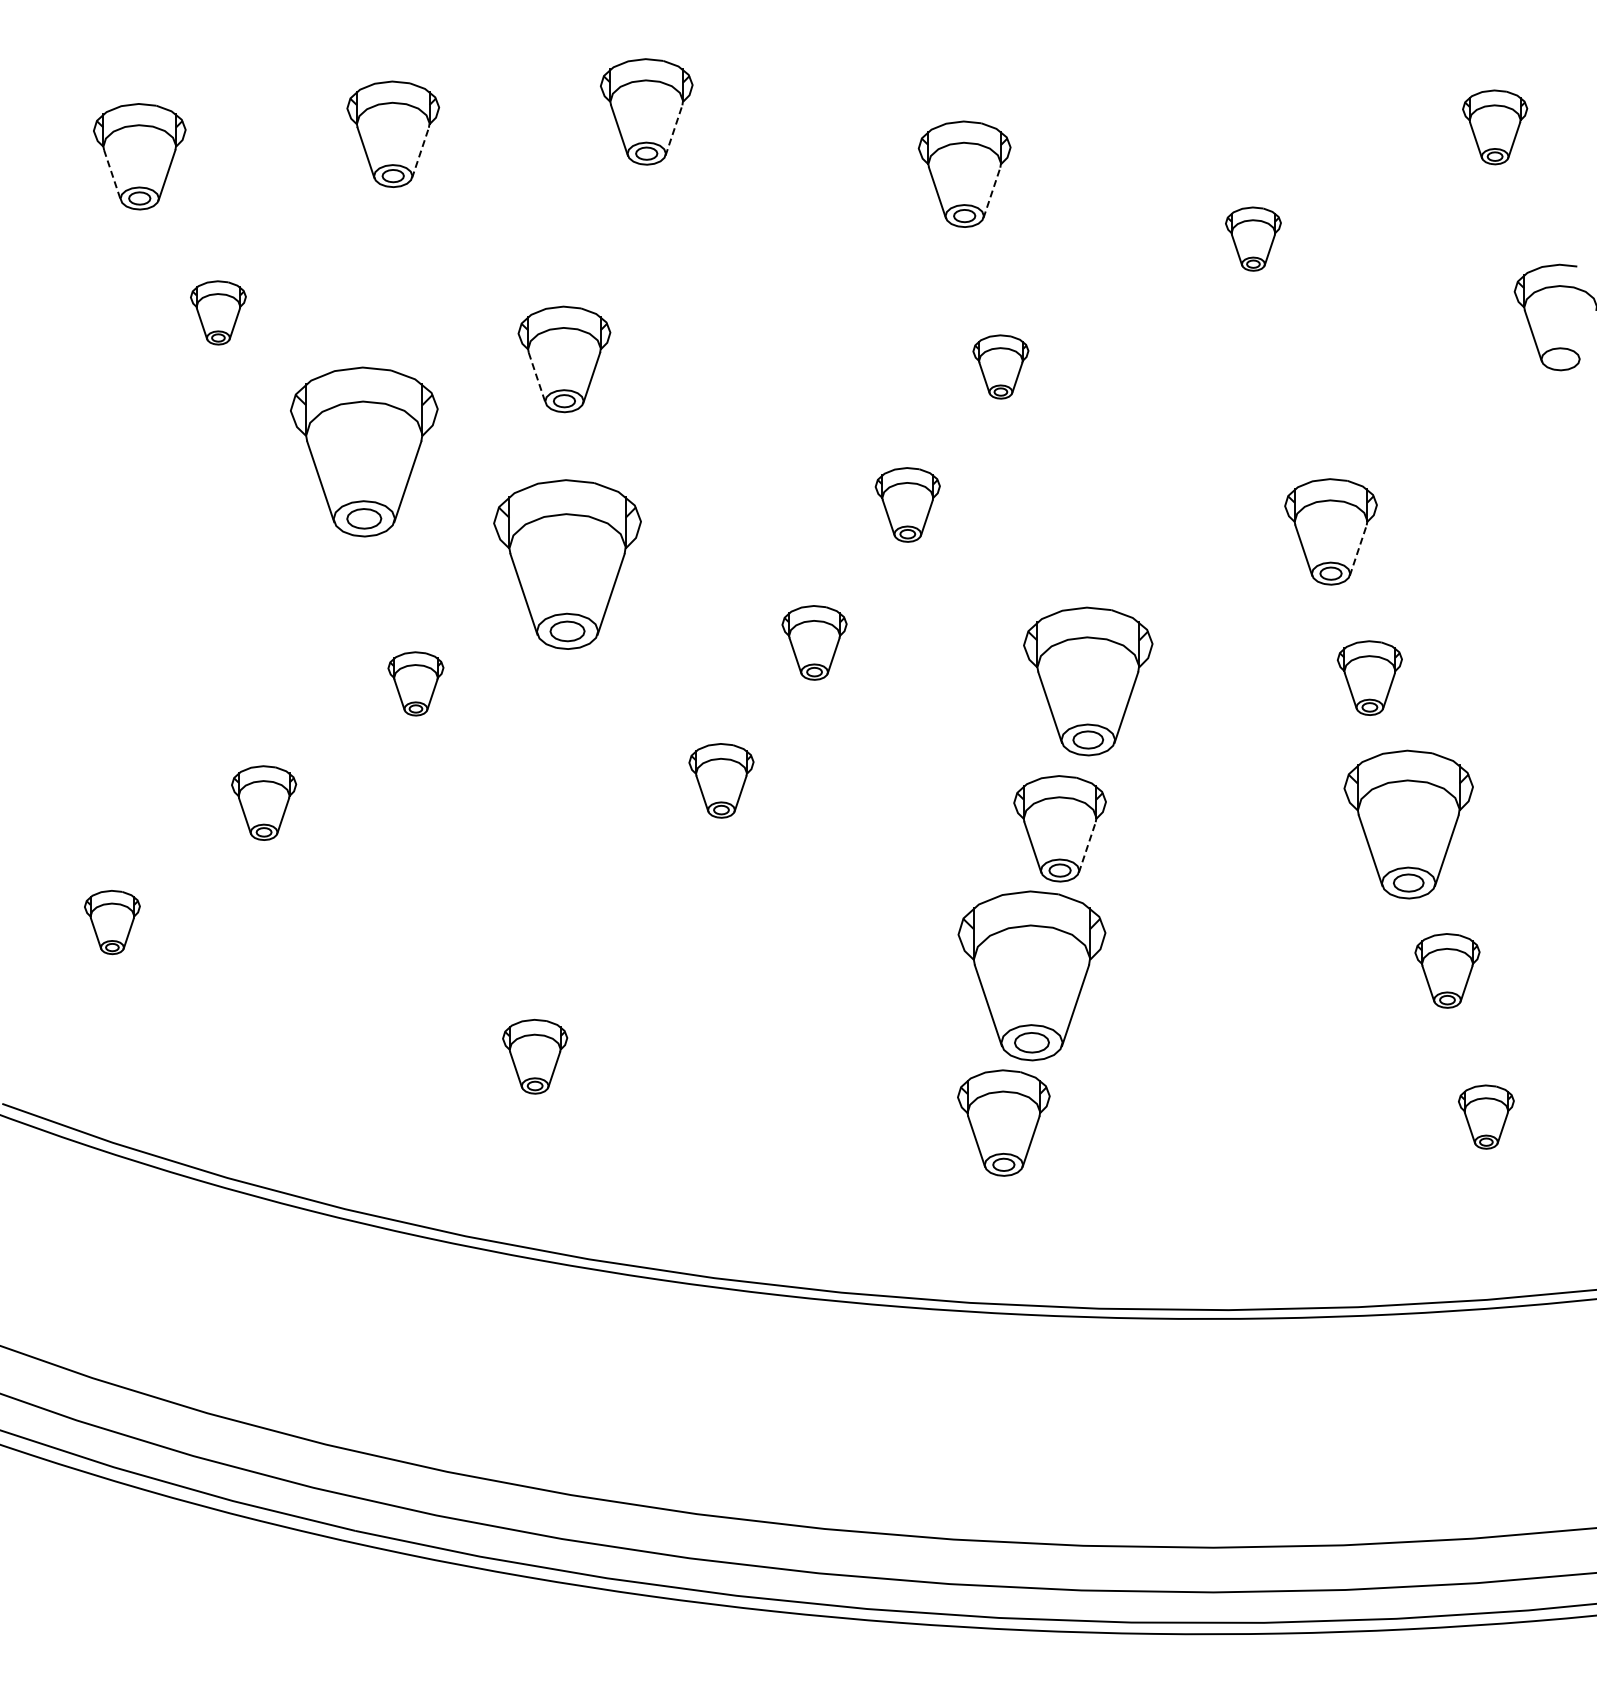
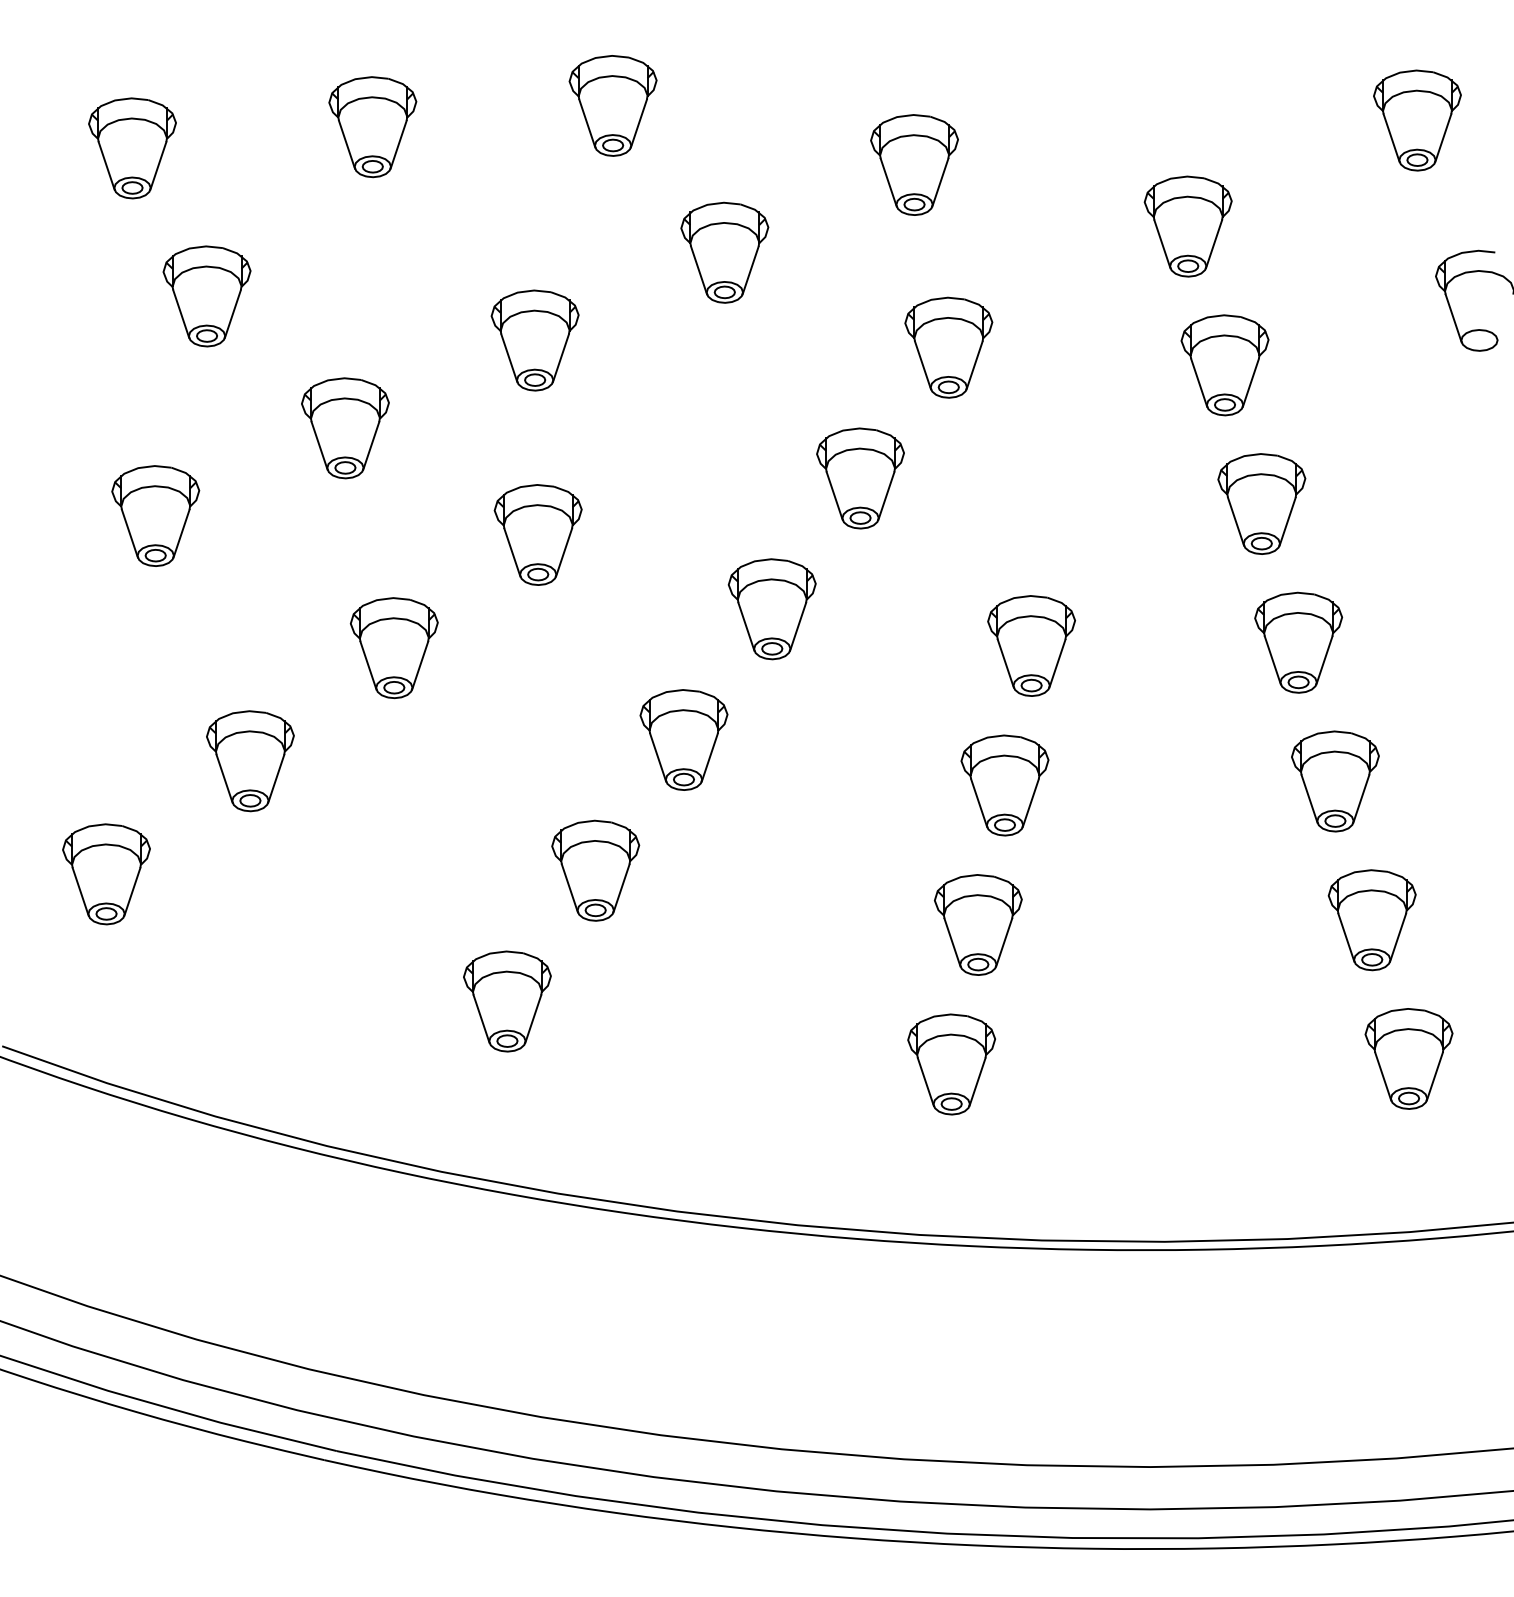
part: (1494, 127) -> (1416, 120), size x1.43
line: (673, 130) -> (638, 123), dashed -> solid
line: (420, 152) -> (398, 144), dashed -> solid
line: (112, 175) -> (106, 166), dashed -> solid
line: (991, 192) -> (939, 182), dashed -> solid
part: (1253, 238) -> (1188, 225), size x1.67
part: (764, 266) -> (724, 252), added
part: (218, 312) -> (207, 296), size x1.67
part: (1000, 366) -> (948, 347), size x1.67
line: (537, 378) -> (509, 358), dashed -> solid
part: (1291, 385) -> (1224, 365), added
part: (364, 451) -> (345, 427), size x0.62
part: (907, 504) -> (860, 478), size x1.43
part: (163, 544) -> (155, 515), added
line: (1358, 550) -> (1287, 521), dashed -> solid
part: (567, 564) -> (538, 534), size x0.62
part: (814, 642) -> (772, 608), size x1.43
part: (1369, 677) -> (1298, 642), size x1.43
part: (1087, 681) -> (1030, 645), size x0.71
part: (415, 683) -> (393, 647), size x1.67
part: (721, 780) -> (684, 739), size x1.43
part: (263, 802) -> (249, 760), size x1.43
part: (1408, 824) -> (1335, 781), size x0.71
line: (1087, 847) -> (1030, 803), dashed -> solid
part: (628, 918) -> (595, 870), added
part: (112, 922) -> (106, 874), size x1.67
part: (1447, 970) -> (1372, 919), size x1.43
part: (1031, 975) -> (977, 924), size x0.62
part: (534, 1056) -> (506, 1001), size x1.43
part: (1486, 1116) -> (1409, 1058), size x1.67

